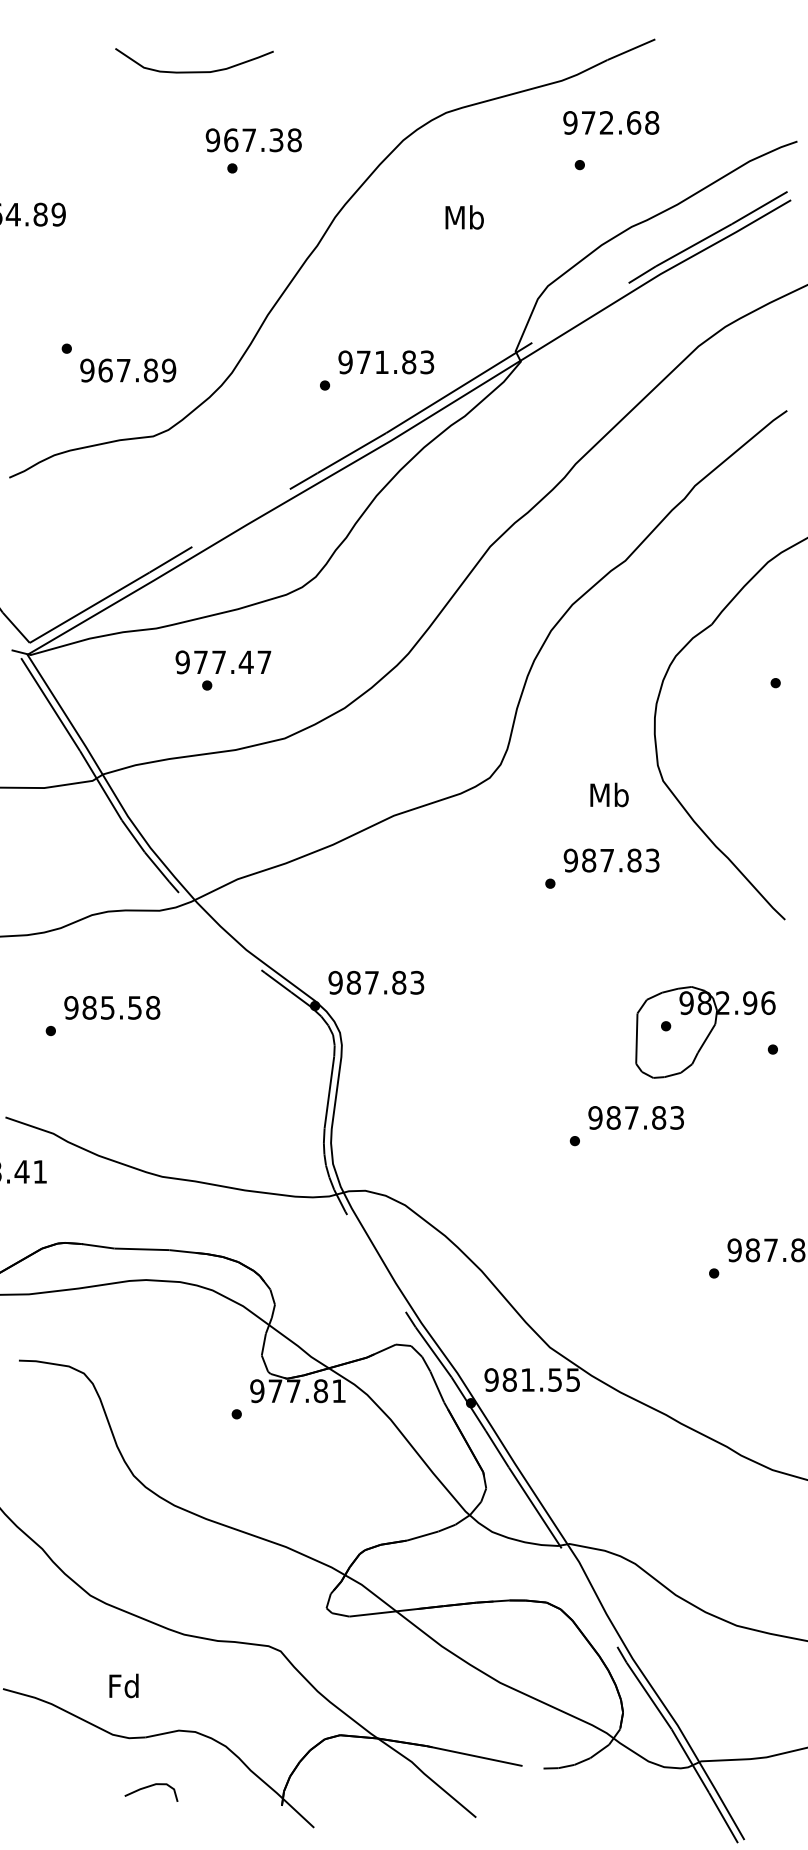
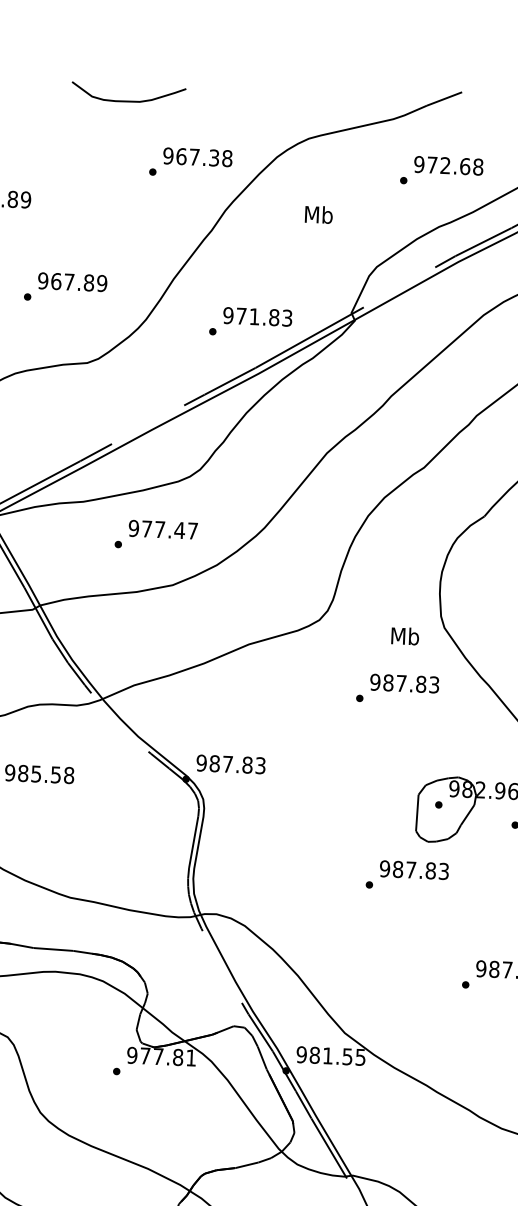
text: (611, 122) -> (448, 165), moved
text: (253, 140) -> (197, 157), moved
text: (128, 370) -> (72, 282), moved
text: (223, 662) -> (163, 529), moved

